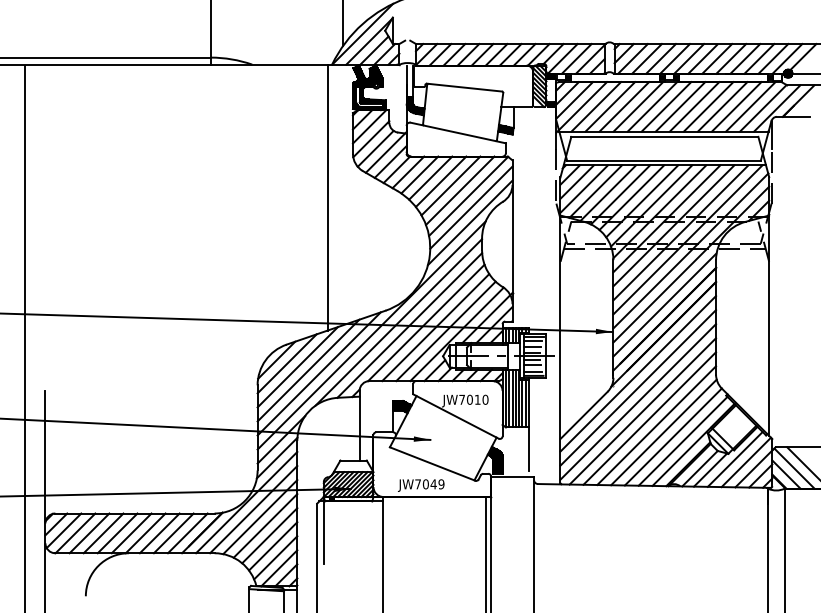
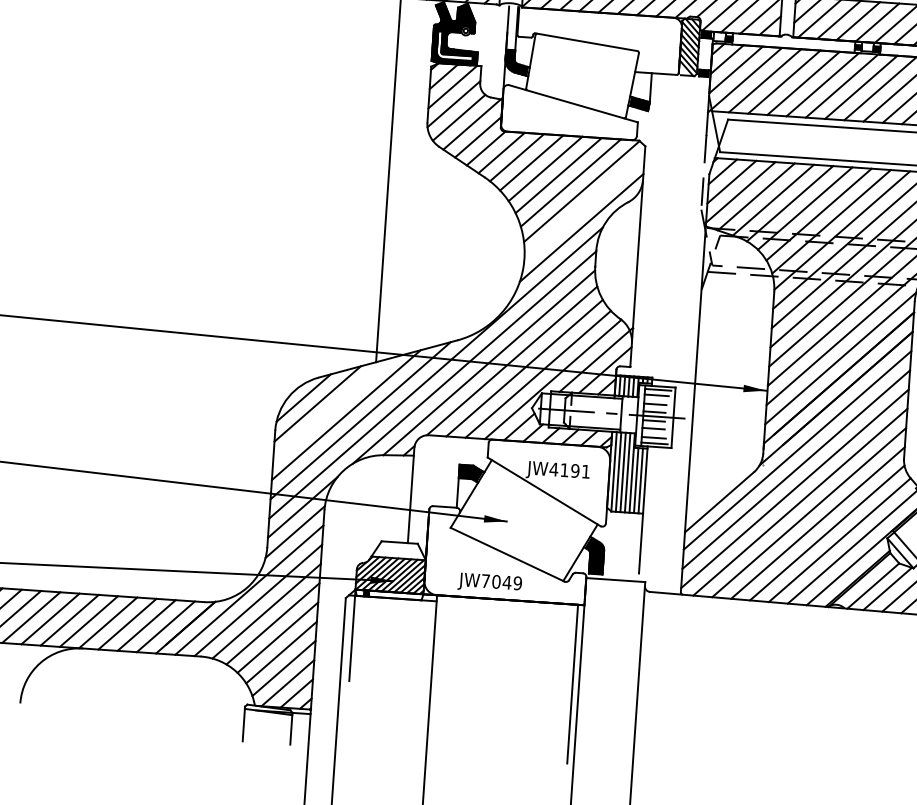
line: (471, 207) -> (584, 207), removed
line: (297, 367) -> (331, 409), removed
text: (473, 399) -> (569, 470), JW7010 -> JW4191

